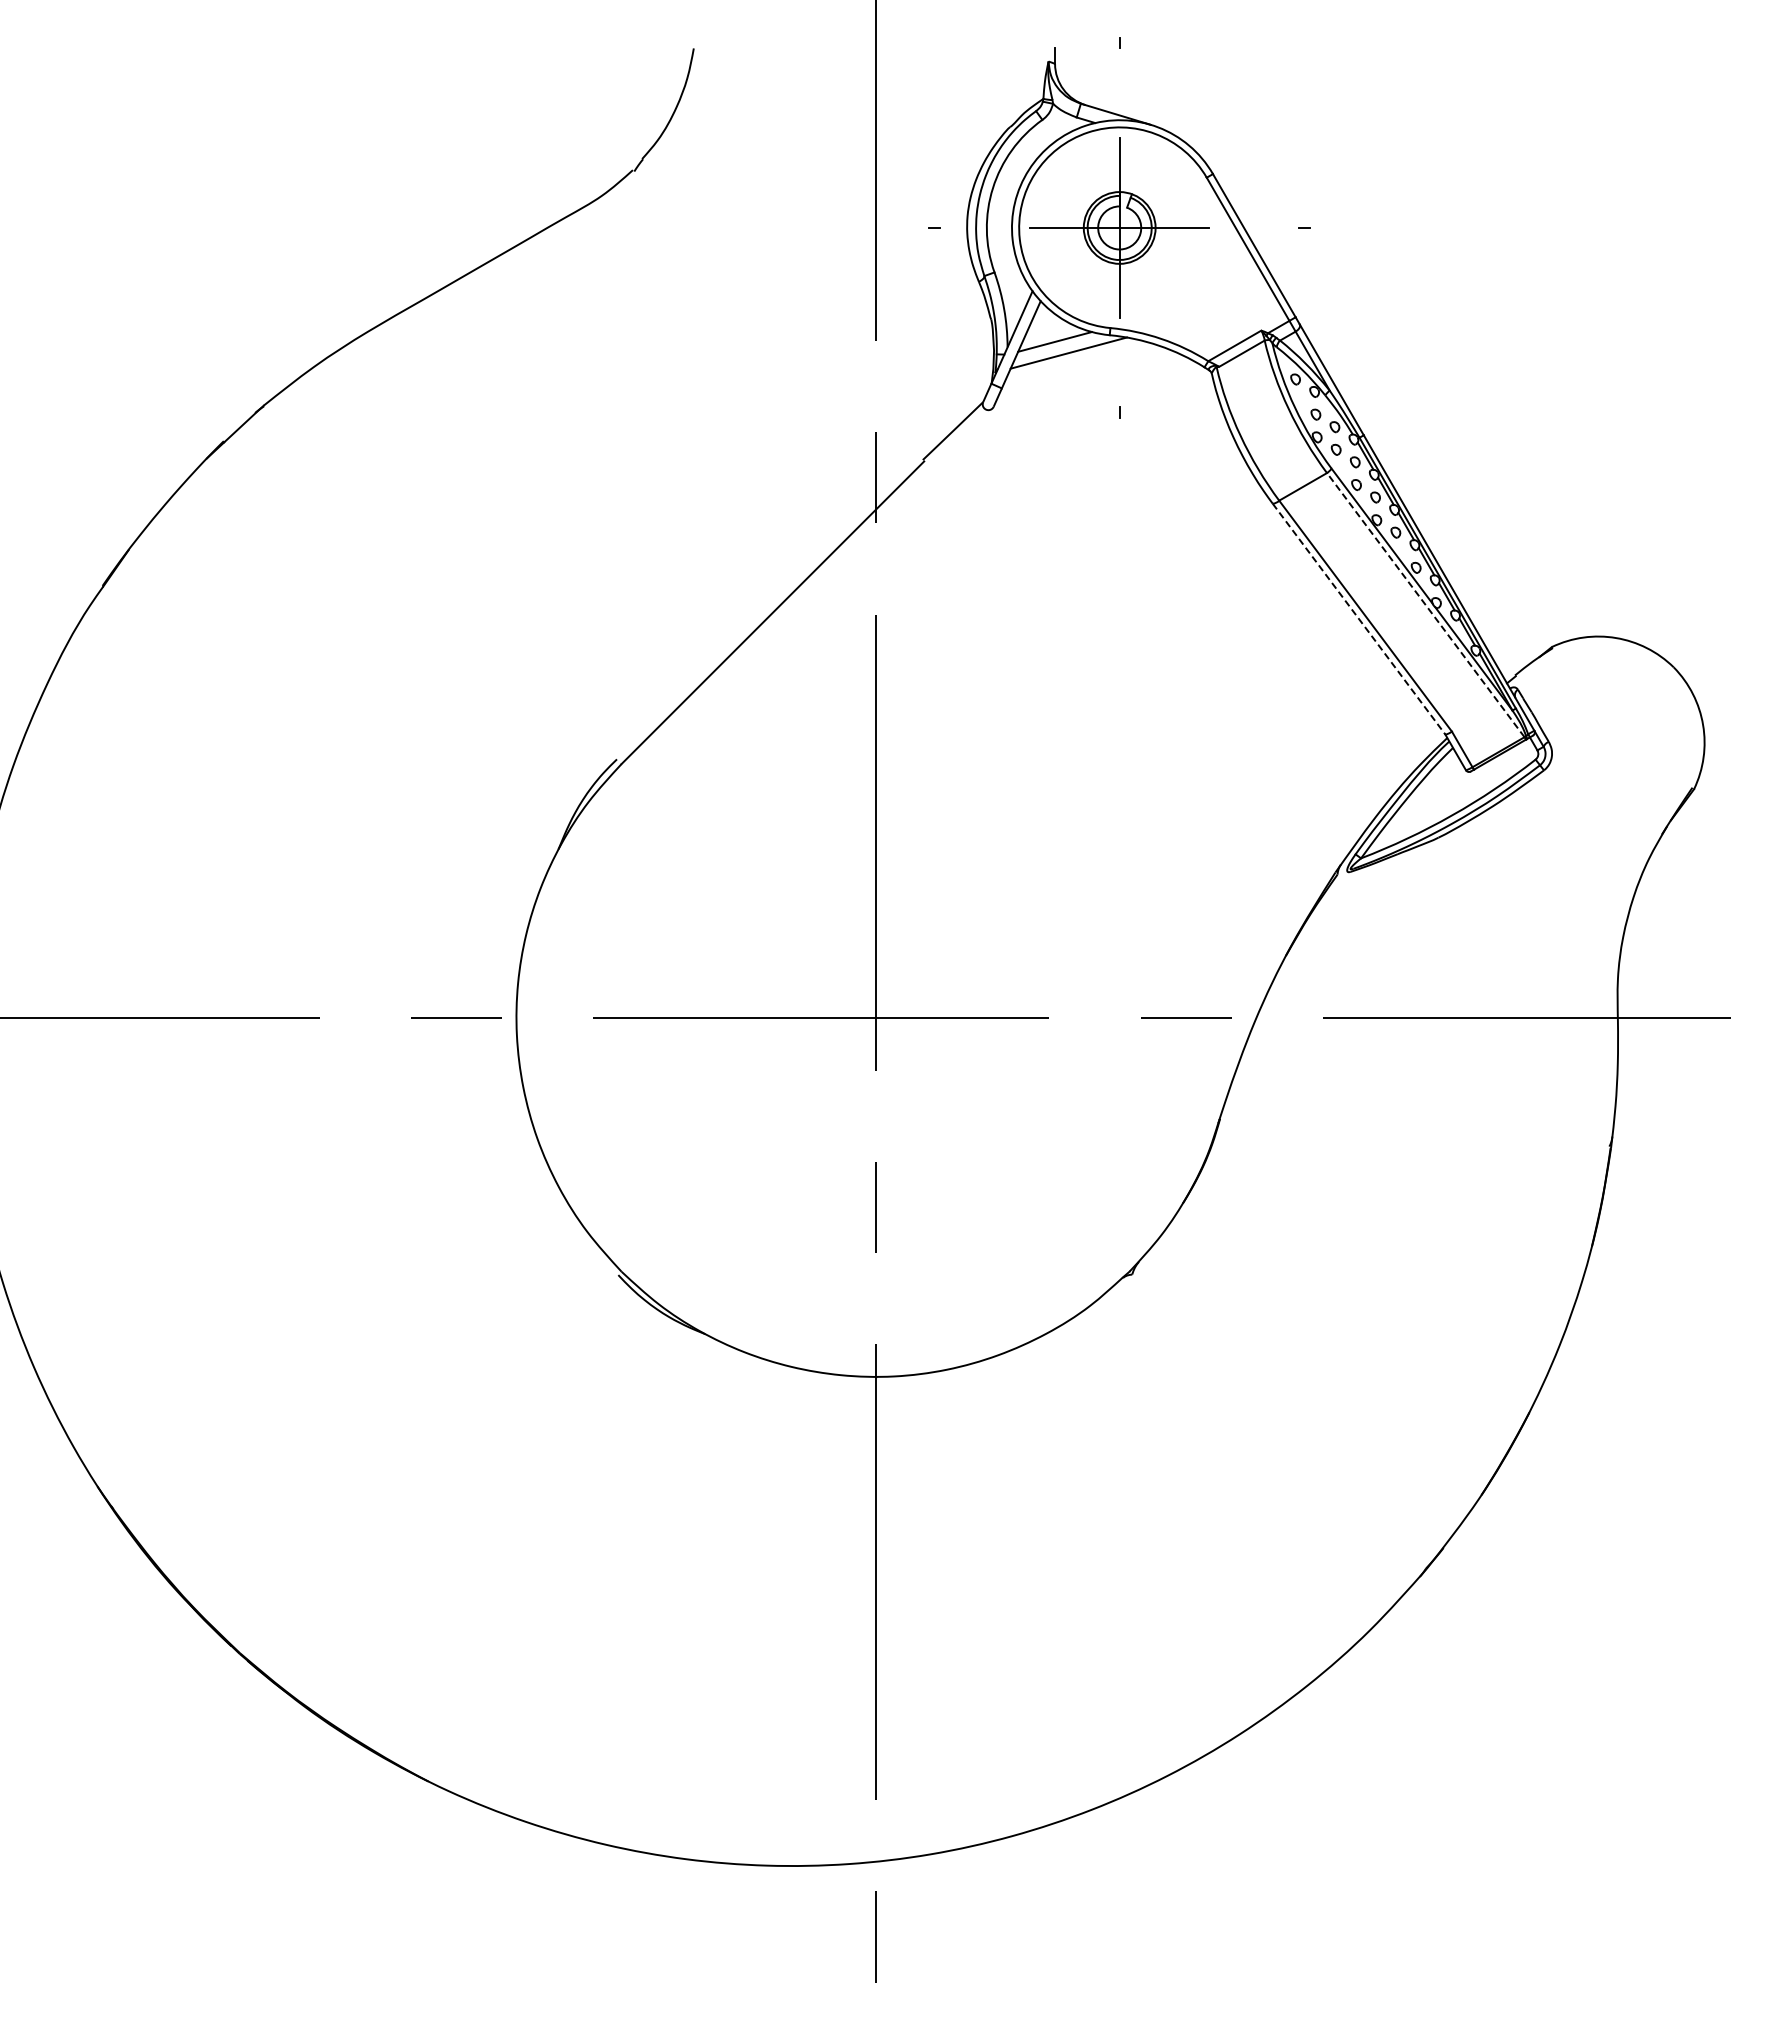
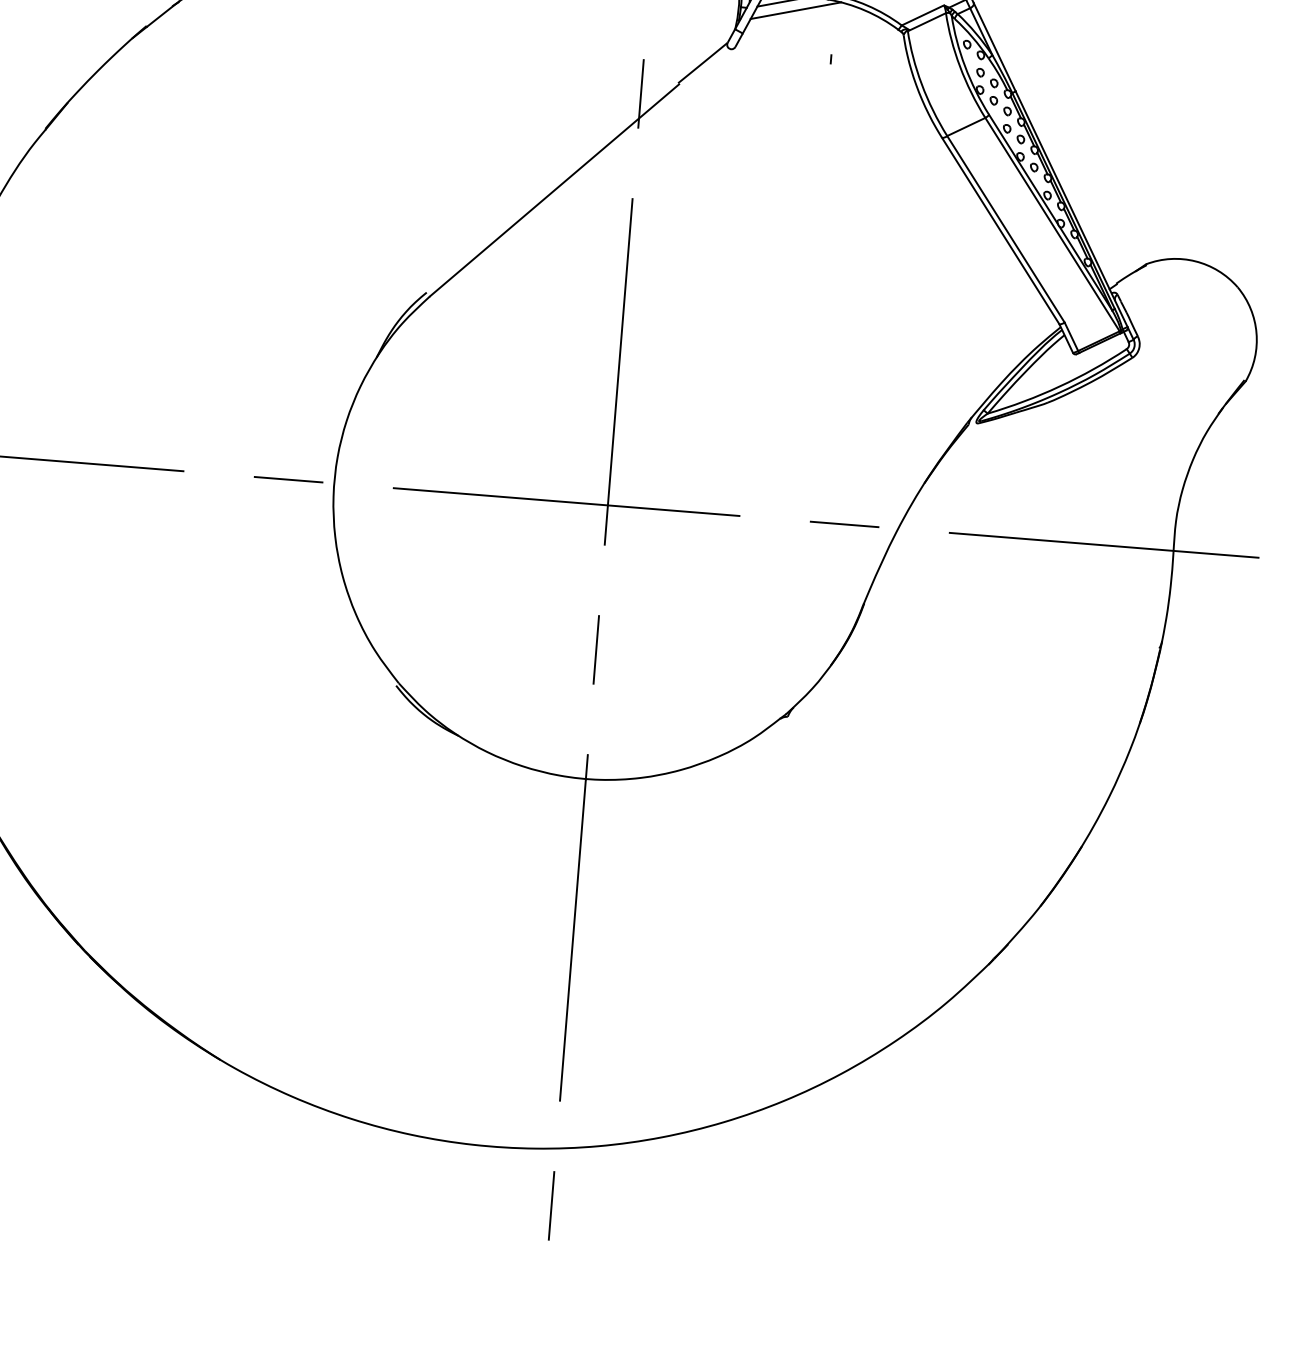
line: (1425, 605) -> (1052, 224), dashed -> solid
line: (1359, 619) -> (1001, 231), dashed -> solid

